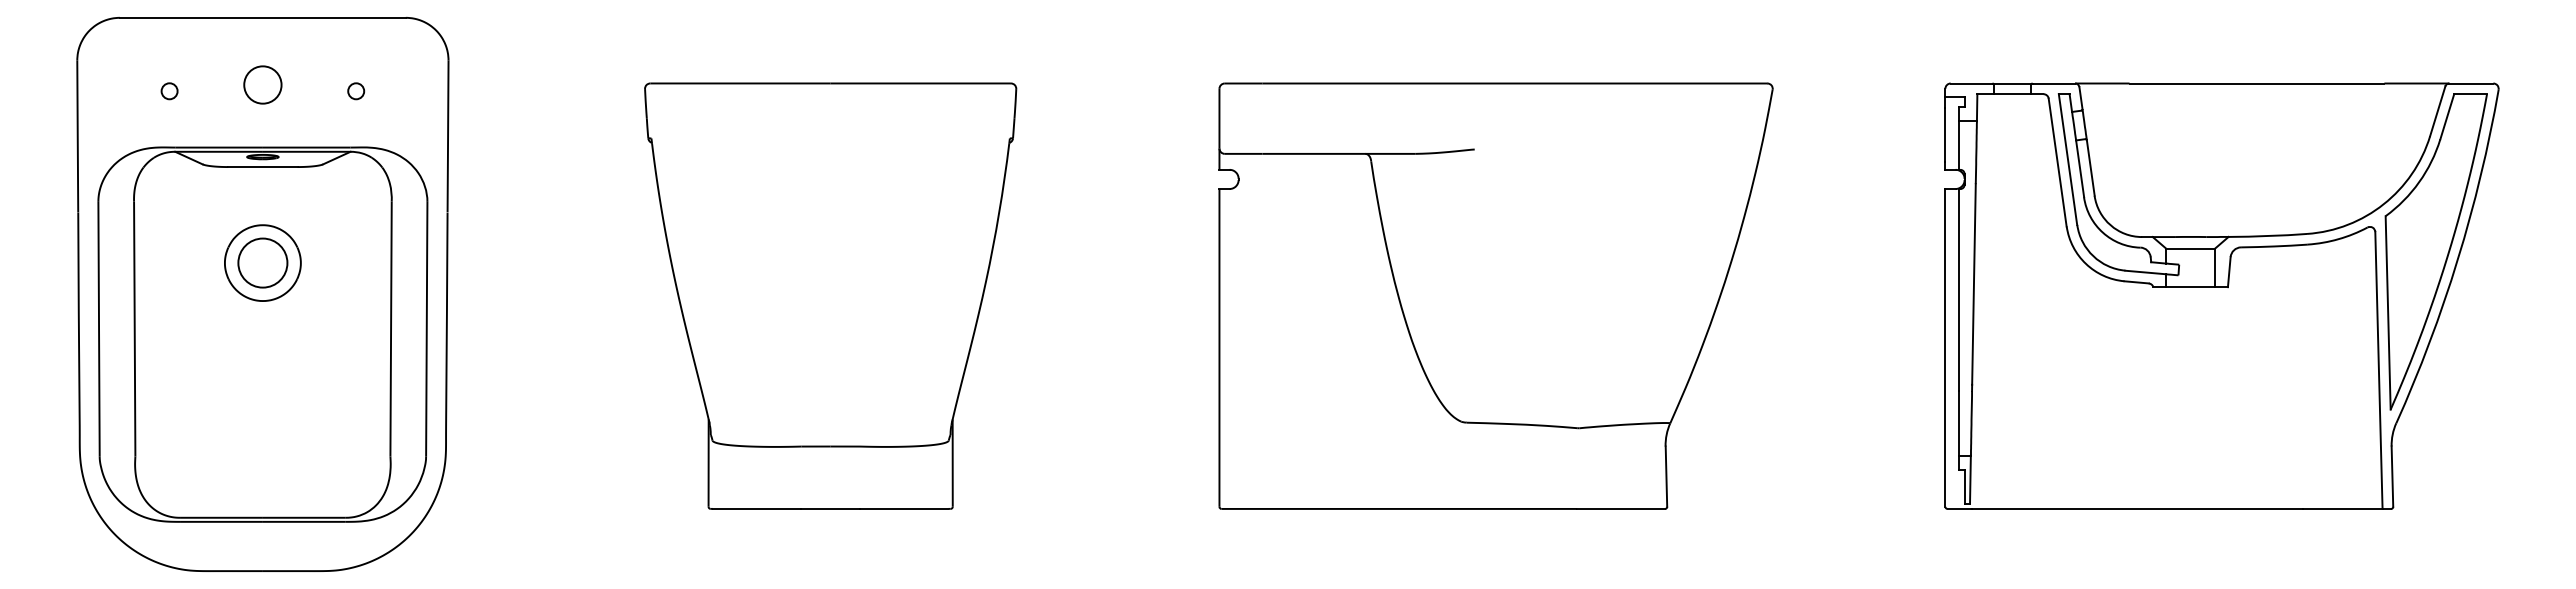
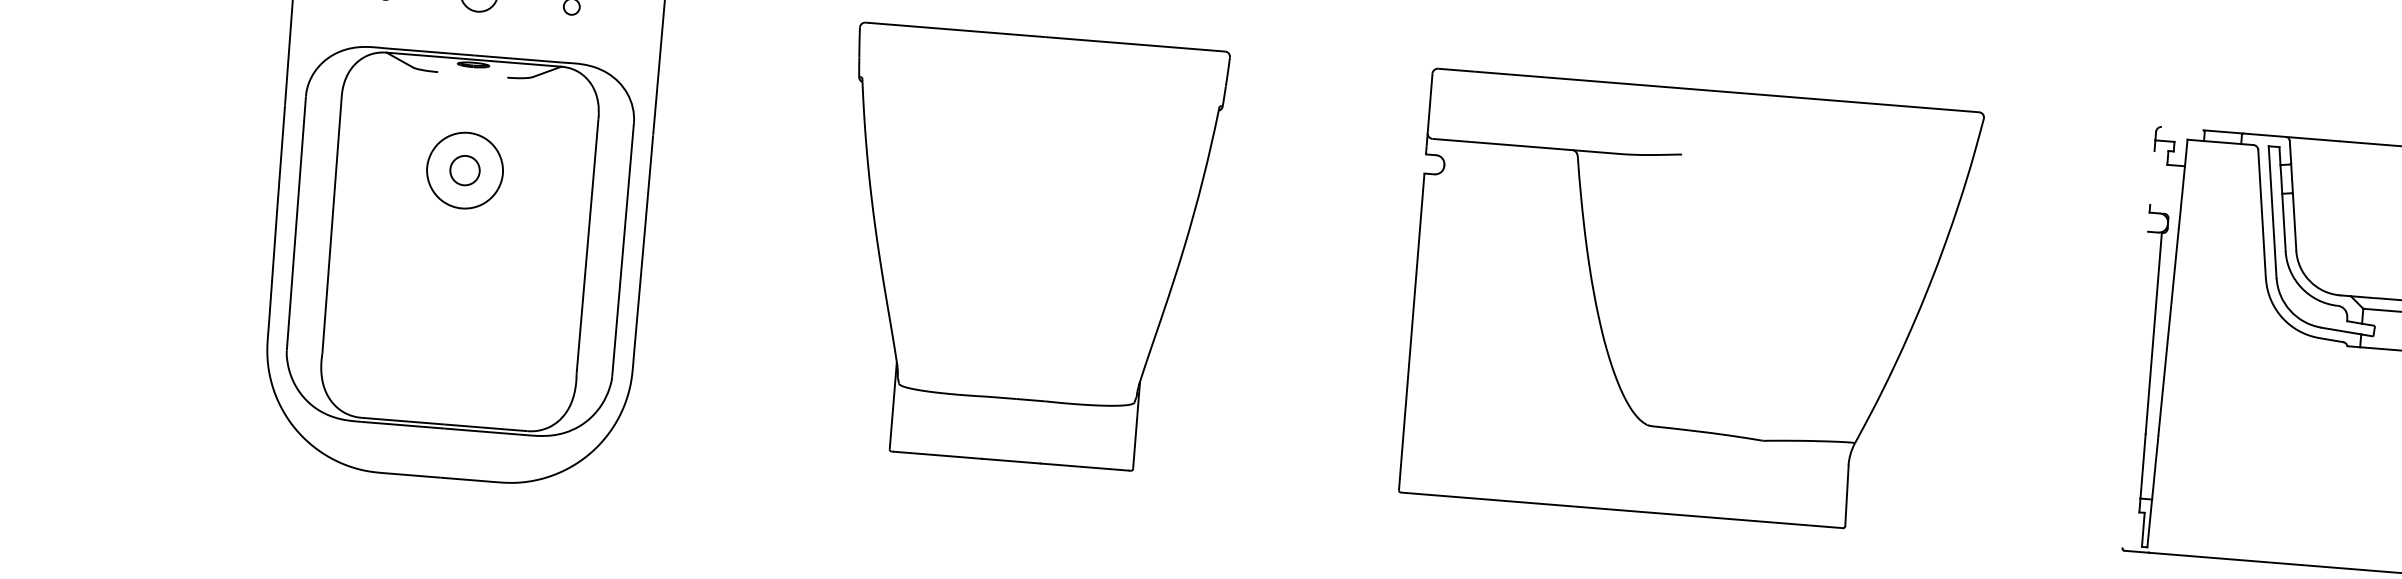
line: (1971, 83) -> (2182, 128), removed
line: (1945, 135) -> (2152, 178), removed
line: (1959, 144) -> (2165, 188), removed
line: (262, 167) -> (472, 75), removed
circle: (262, 262) -> (464, 170), size x0.6
line: (1945, 347) -> (2135, 389), removed

